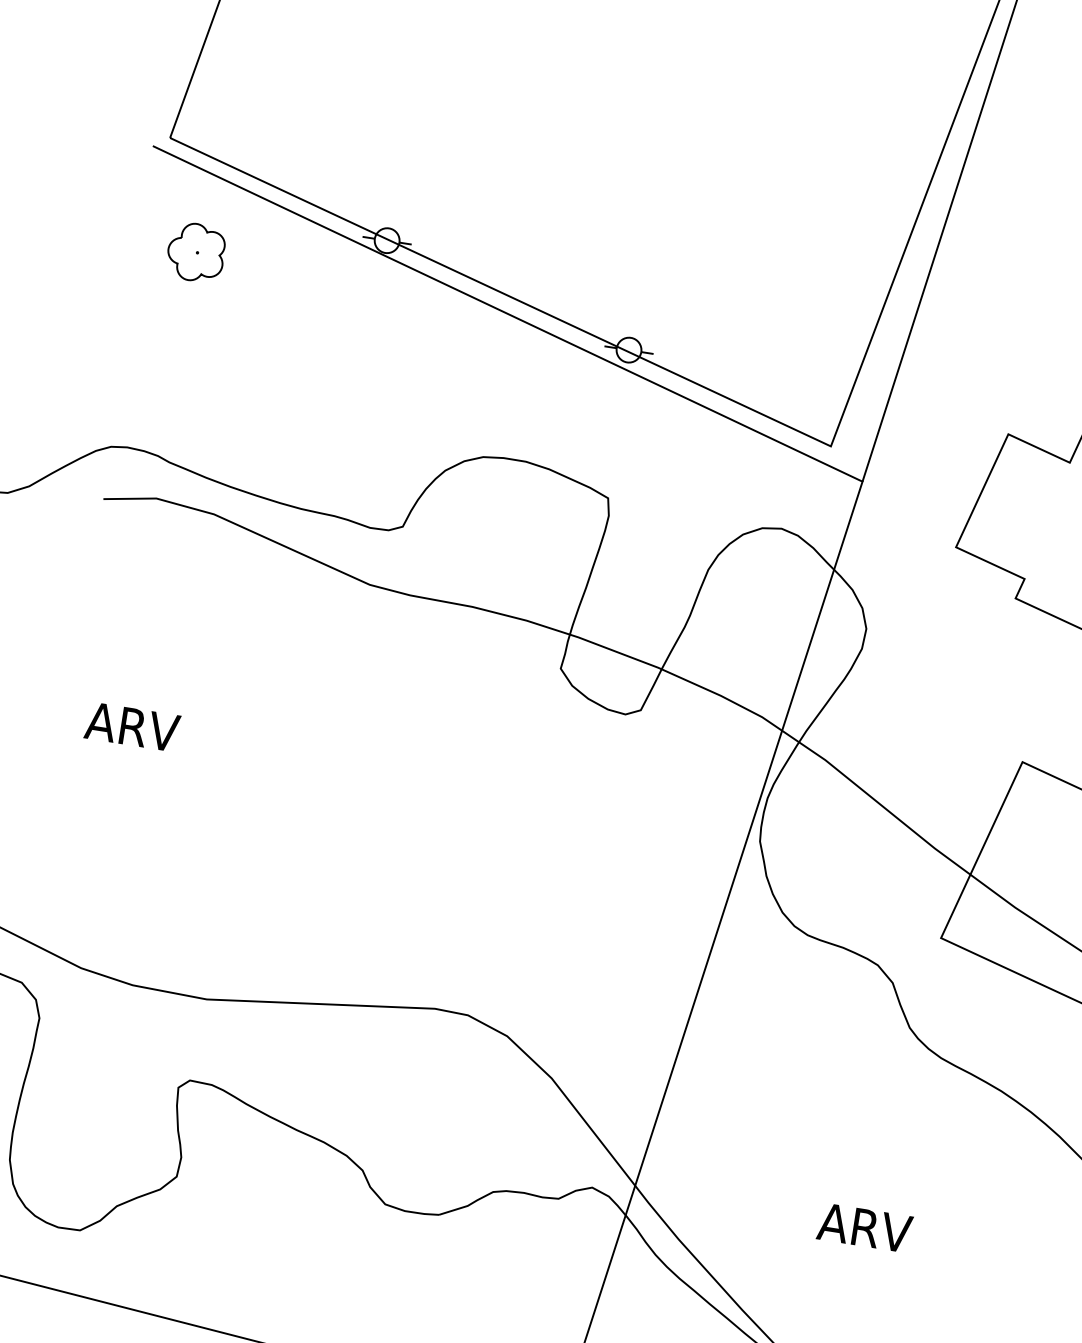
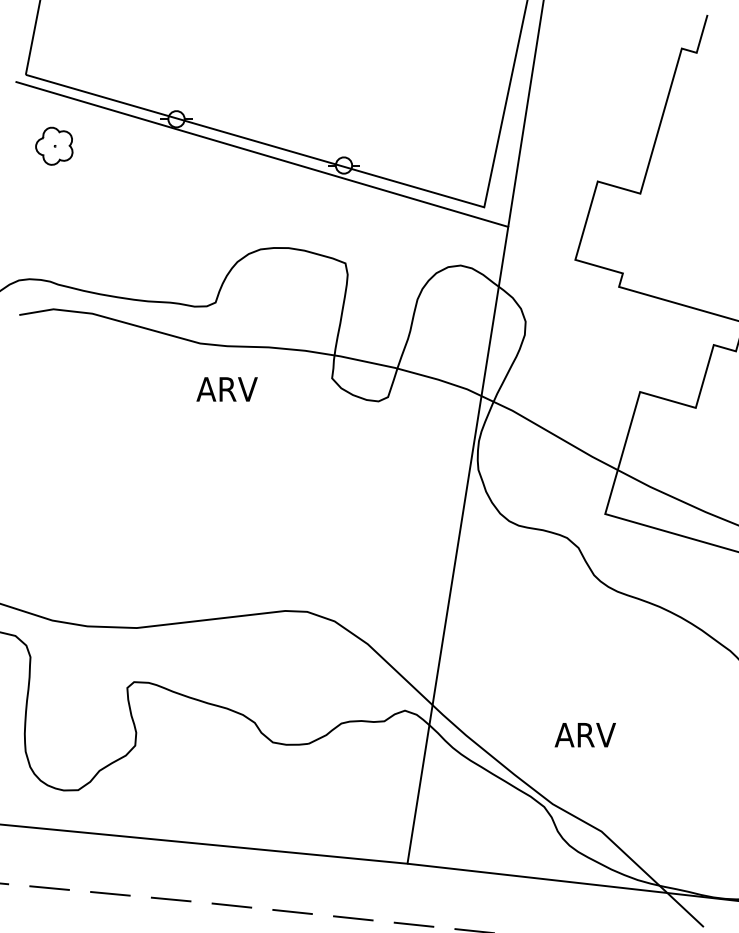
text: (131, 726) -> (226, 389), moved
text: (863, 1228) -> (584, 735), moved

